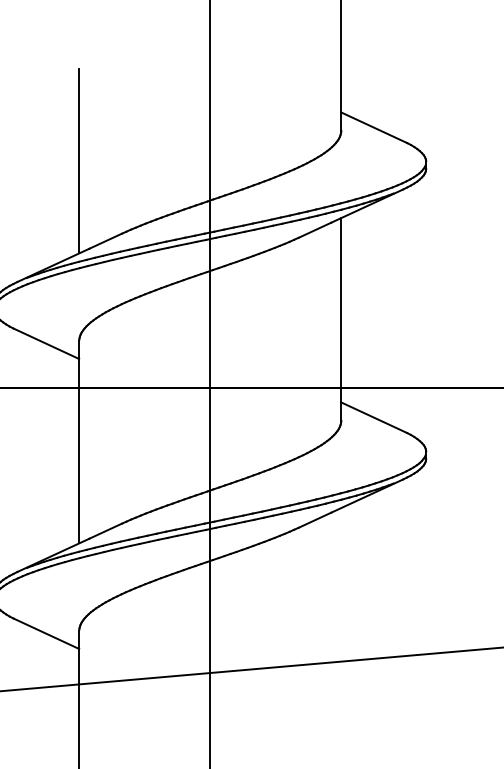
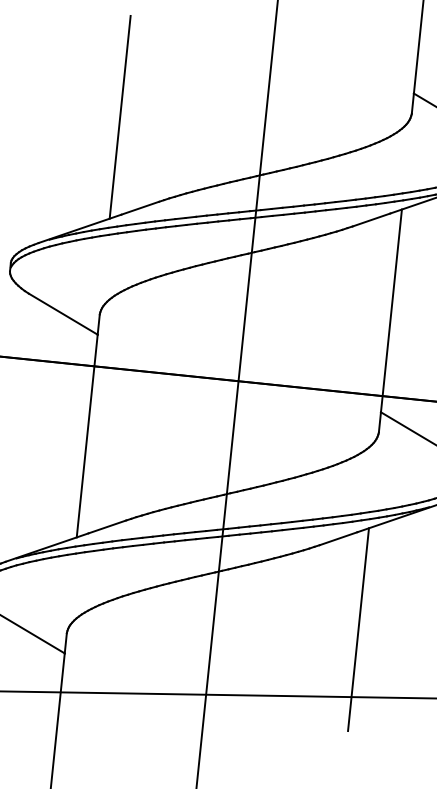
line: (341, 599) -> (358, 628), added

